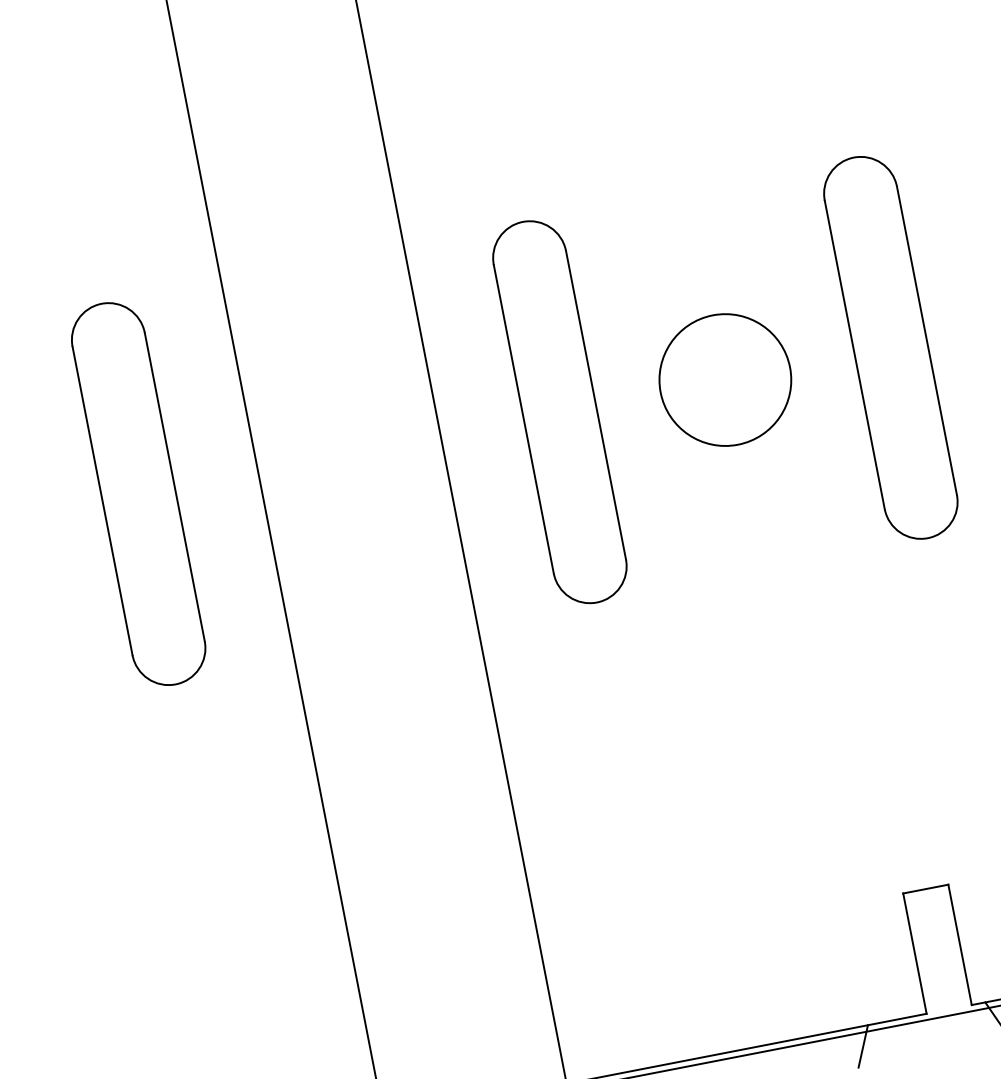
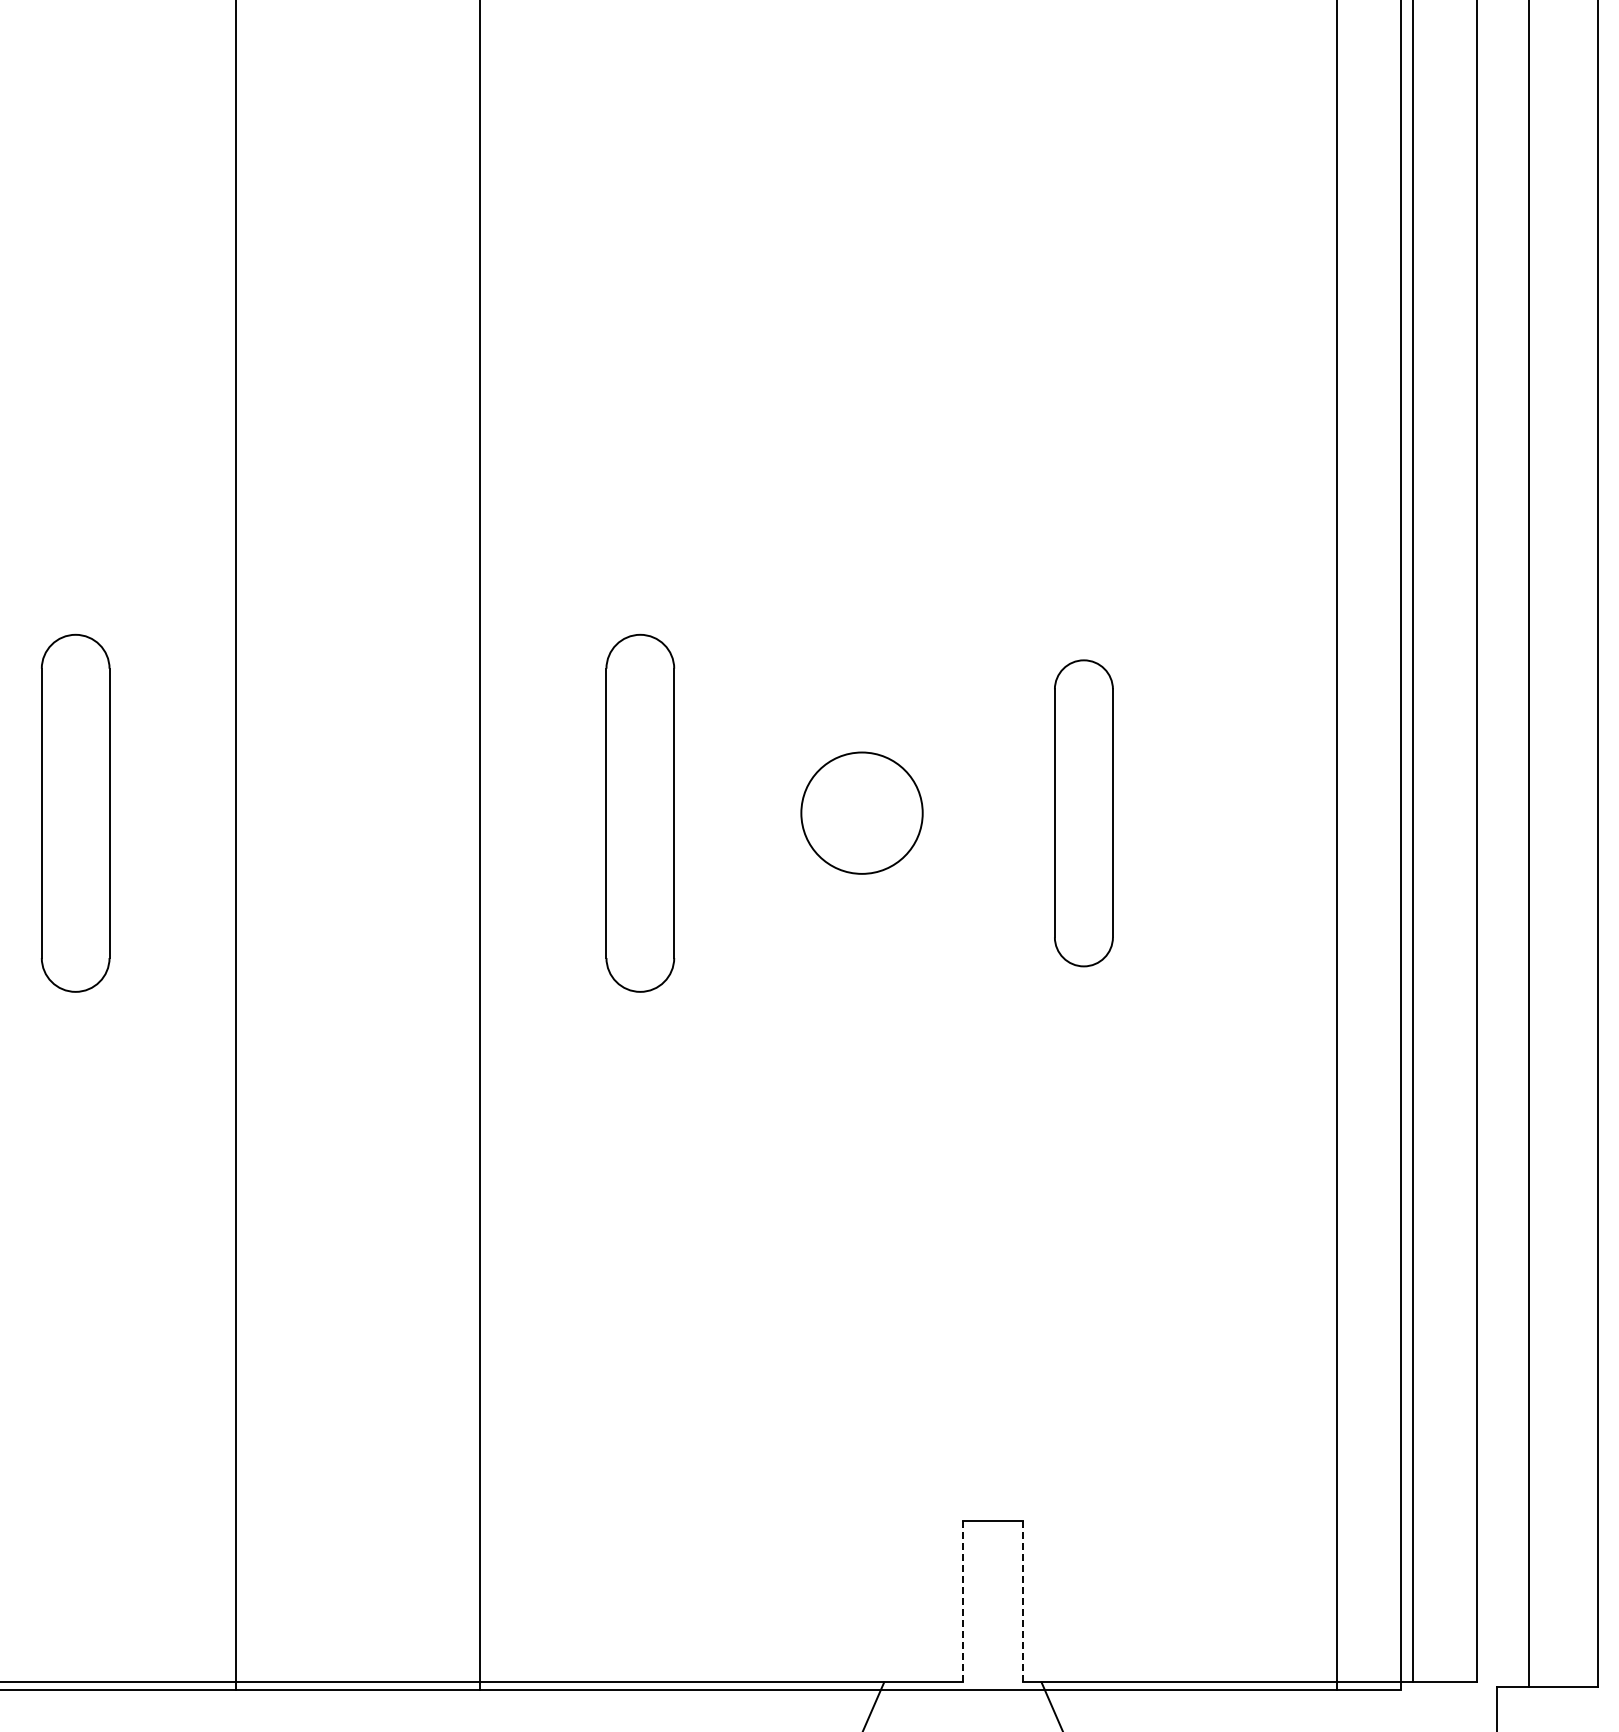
part: (890, 348) -> (1083, 813), size x0.6
circle: (724, 379) -> (861, 812), size x0.7
part: (560, 412) -> (640, 813), size x0.7
part: (138, 494) -> (75, 813), size x0.7
line: (960, 944) -> (1023, 1601), solid -> dashed
line: (914, 953) -> (962, 1601), solid -> dashed

